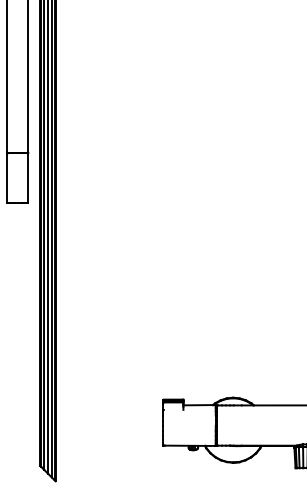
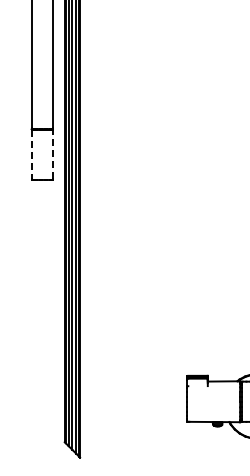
line: (28, 177) -> (52, 153), solid -> dashed
line: (7, 178) -> (31, 154), solid -> dashed

